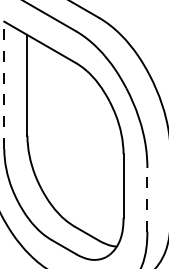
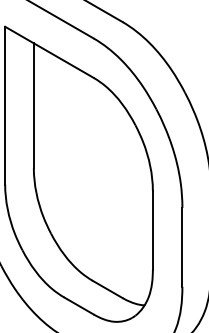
line: (4, 85) -> (5, 105), dashed -> solid
line: (147, 199) -> (182, 247), dashed -> solid

